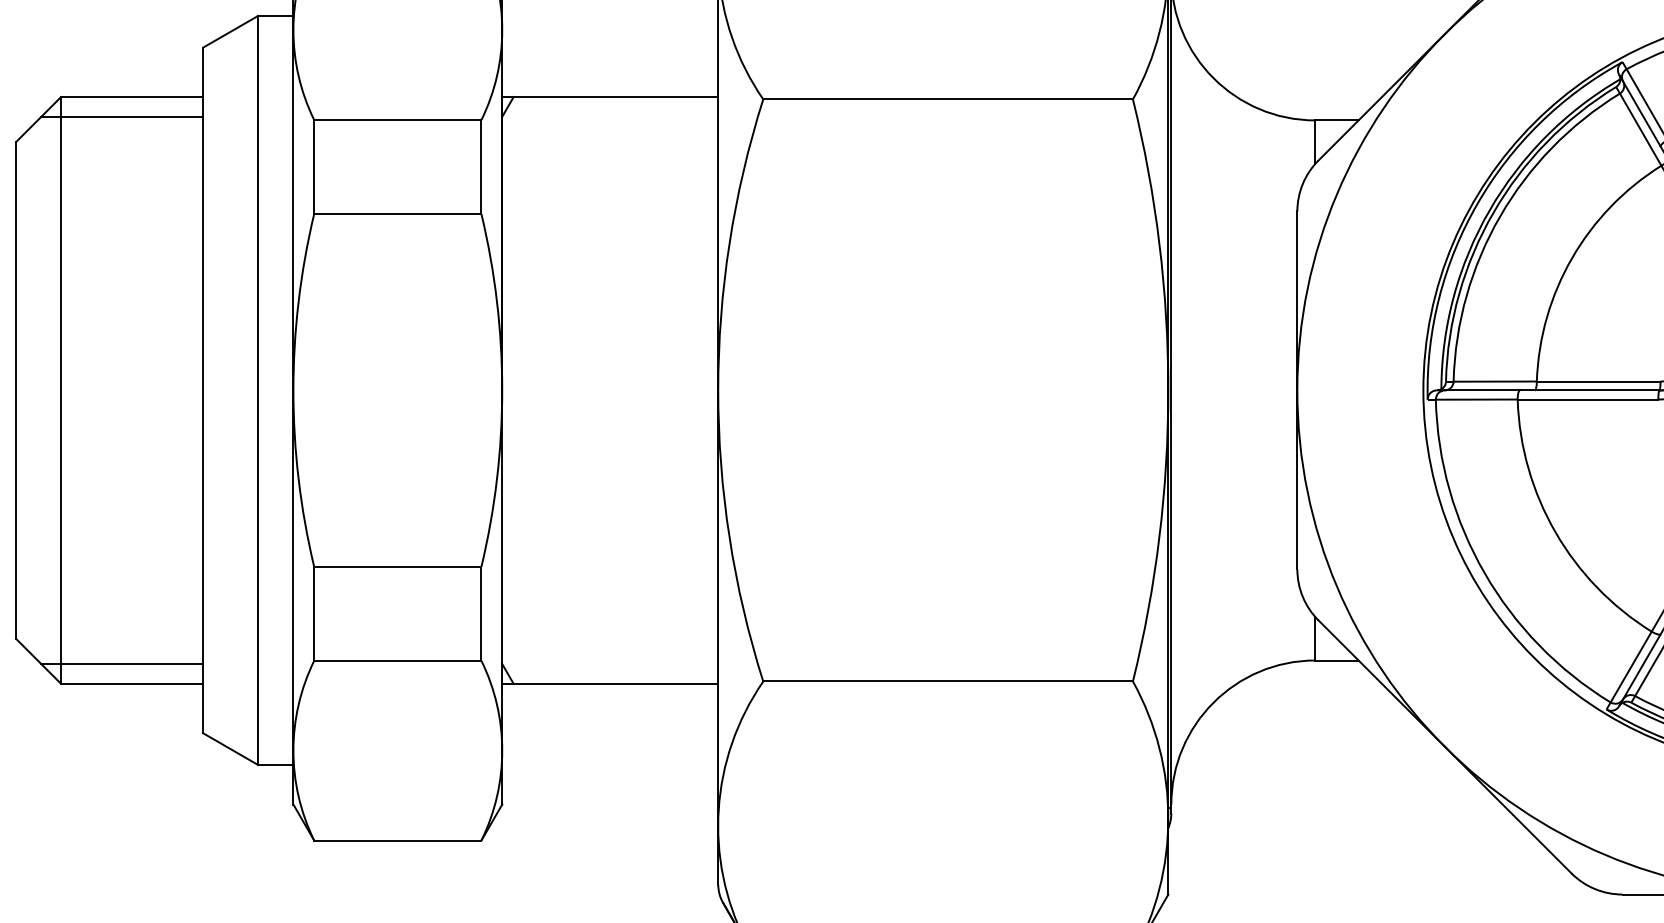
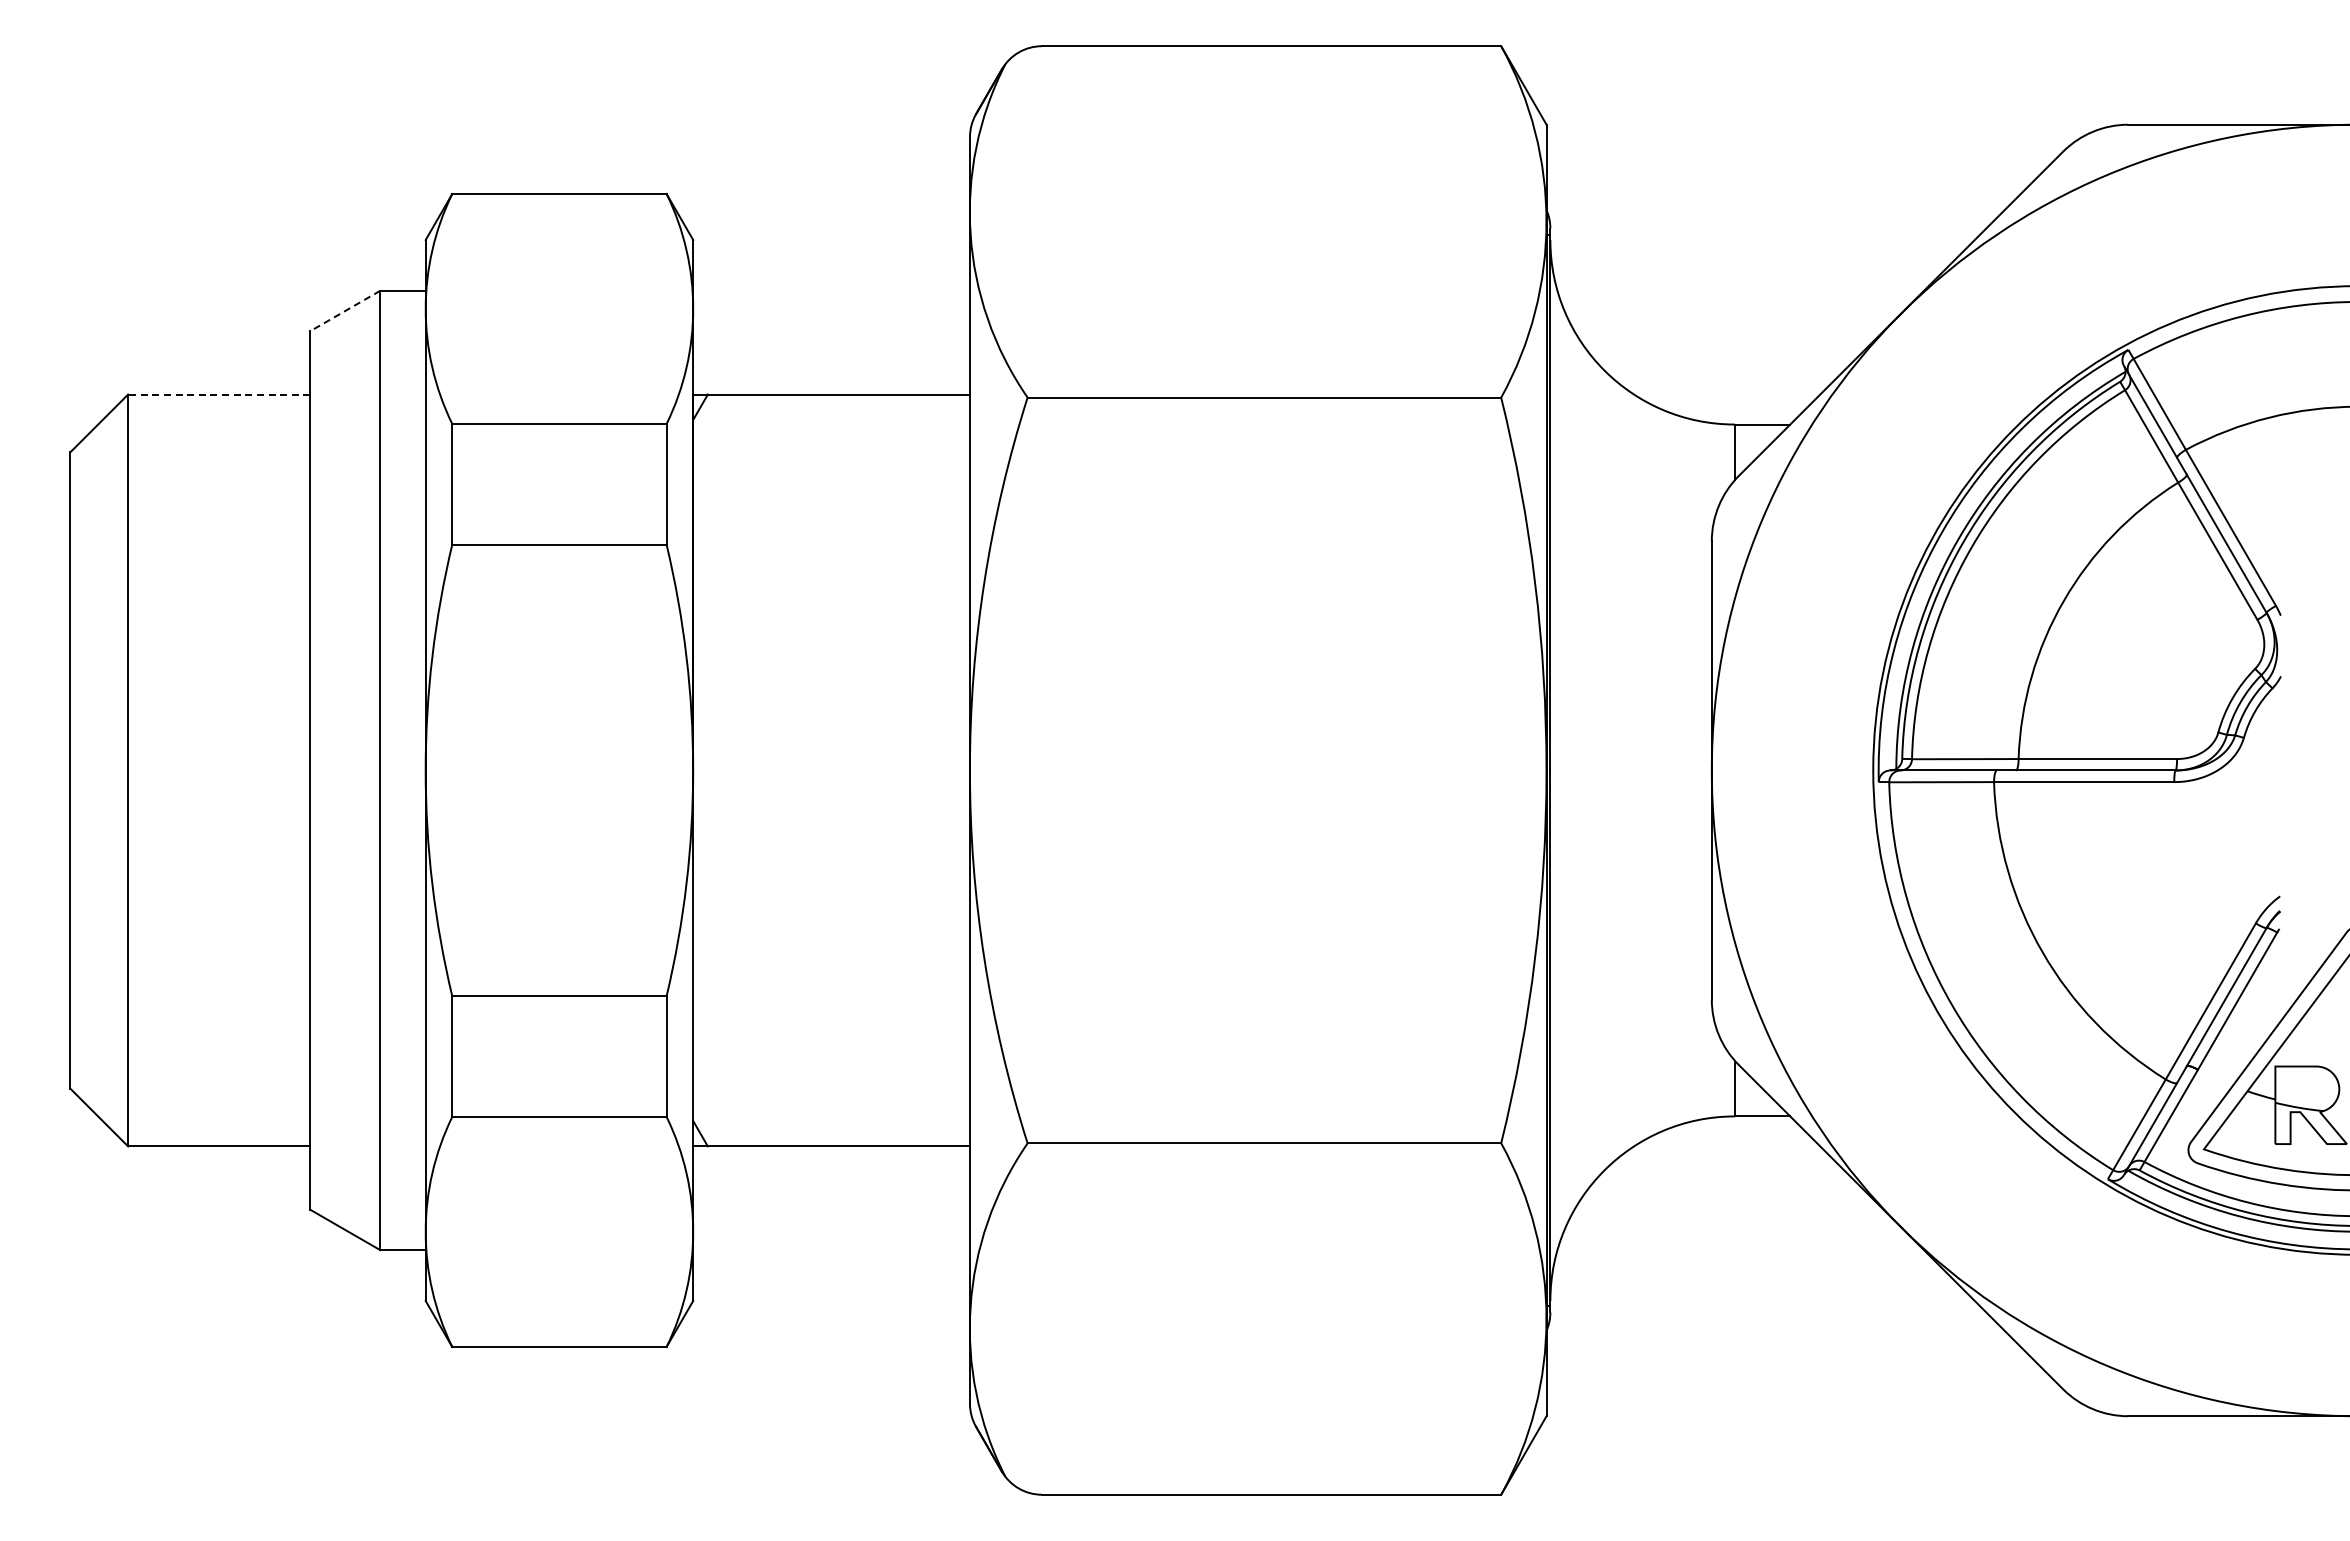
line: (230, 32) -> (344, 311), solid -> dashed
line: (131, 96) -> (218, 394), solid -> dashed
line: (122, 116) -> (206, 419), removed
line: (122, 664) -> (206, 1121), removed

